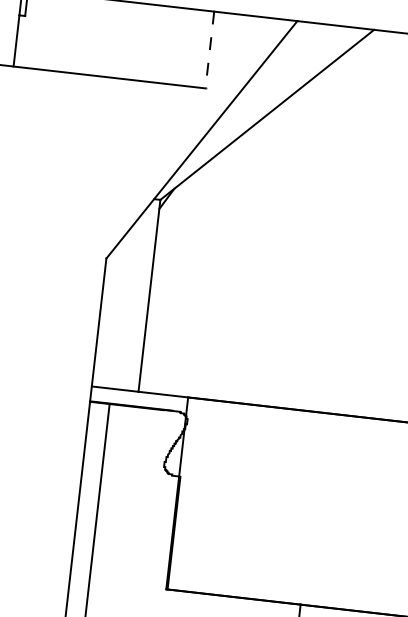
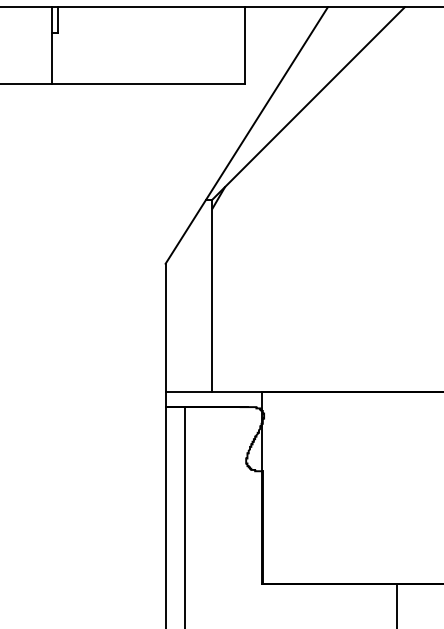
line: (209, 50) -> (244, 46), dashed -> solid

